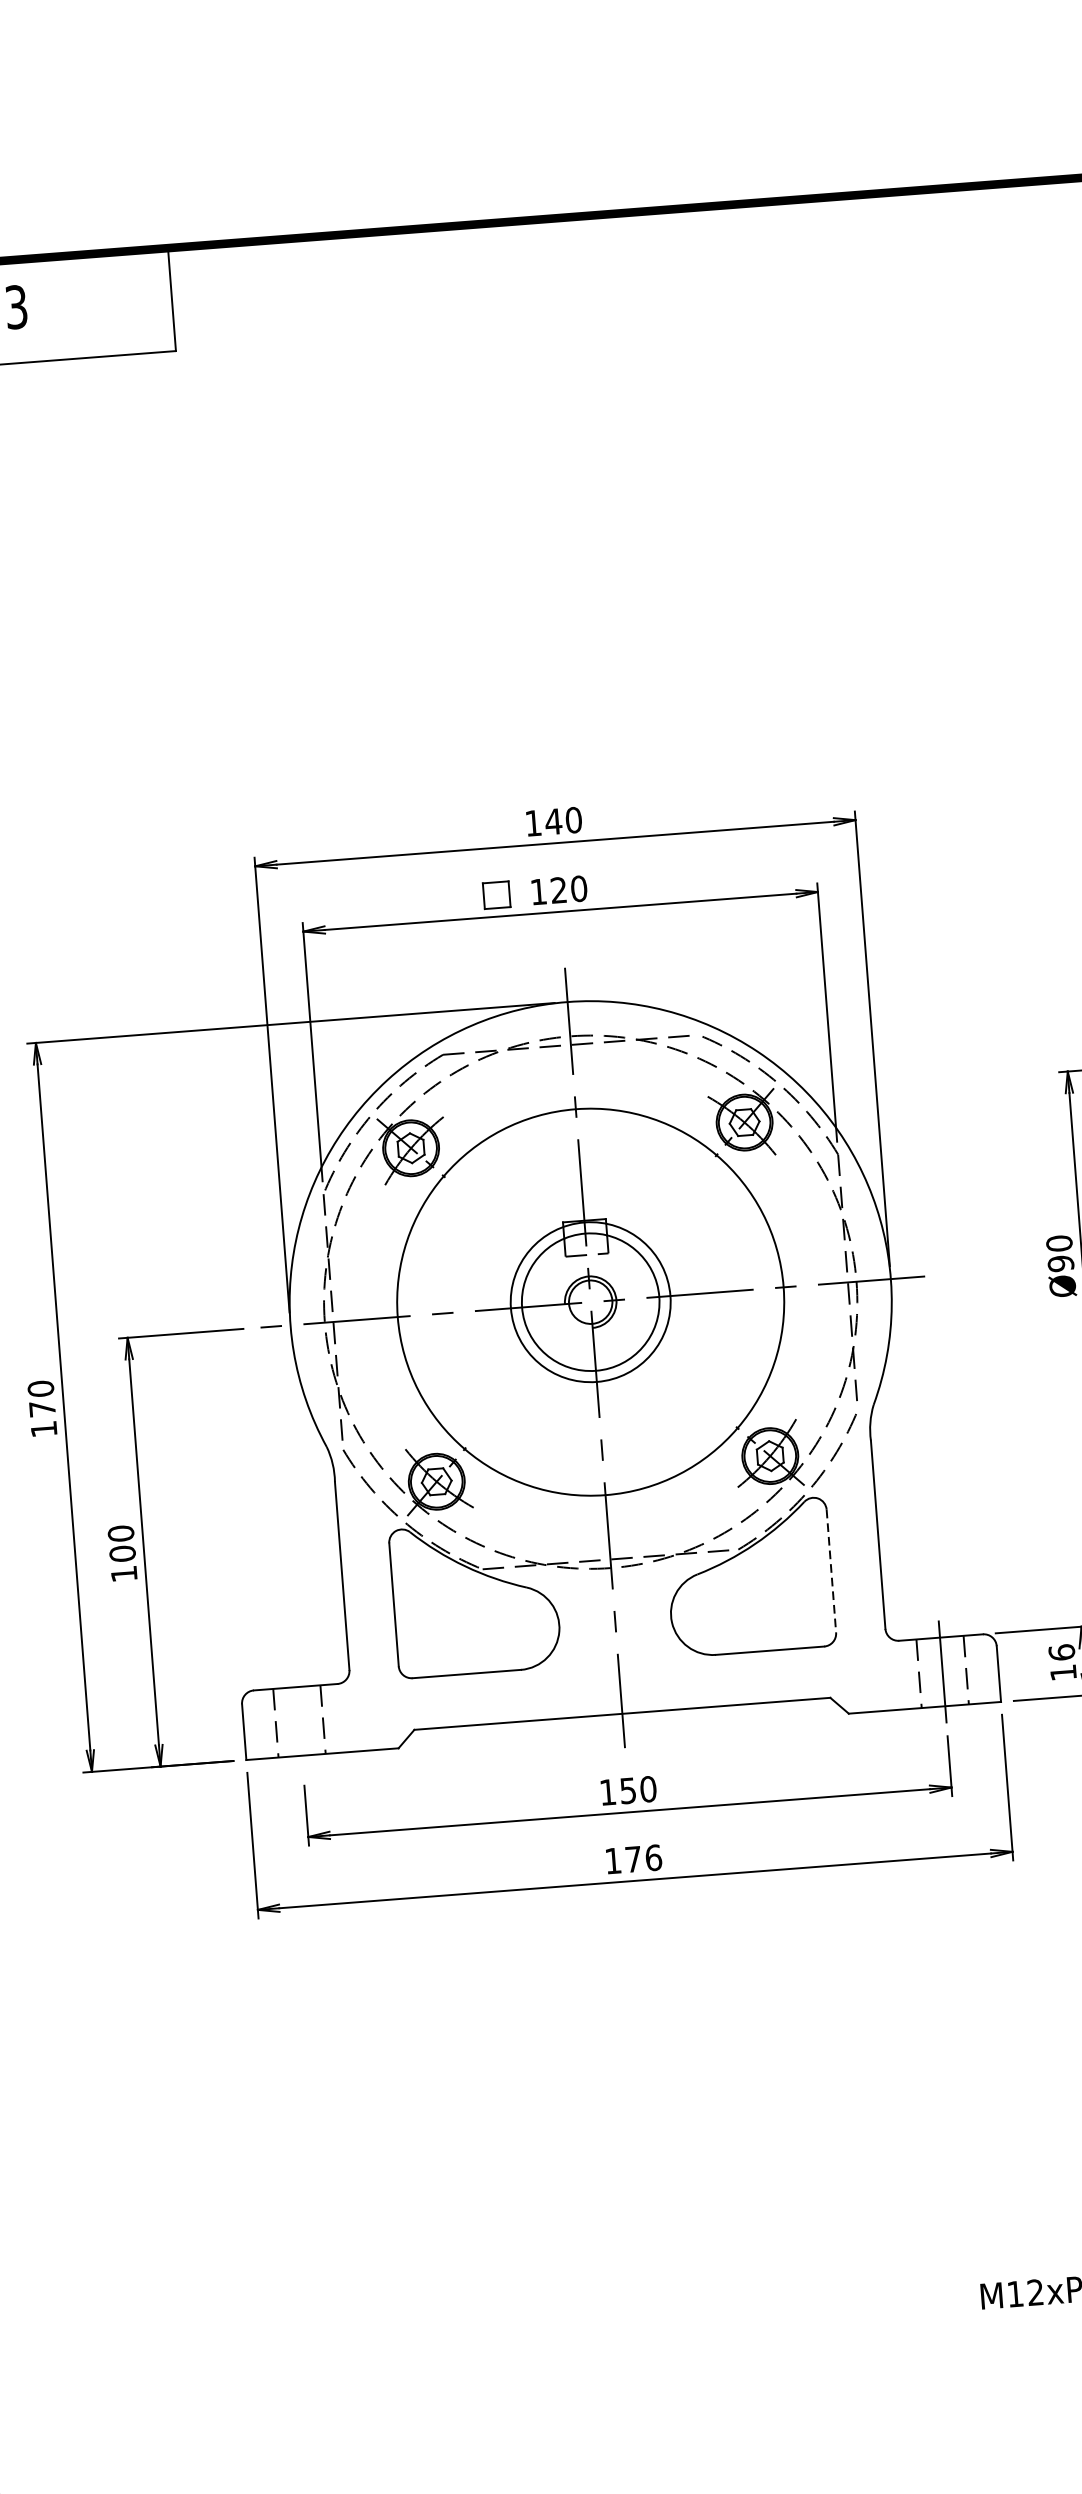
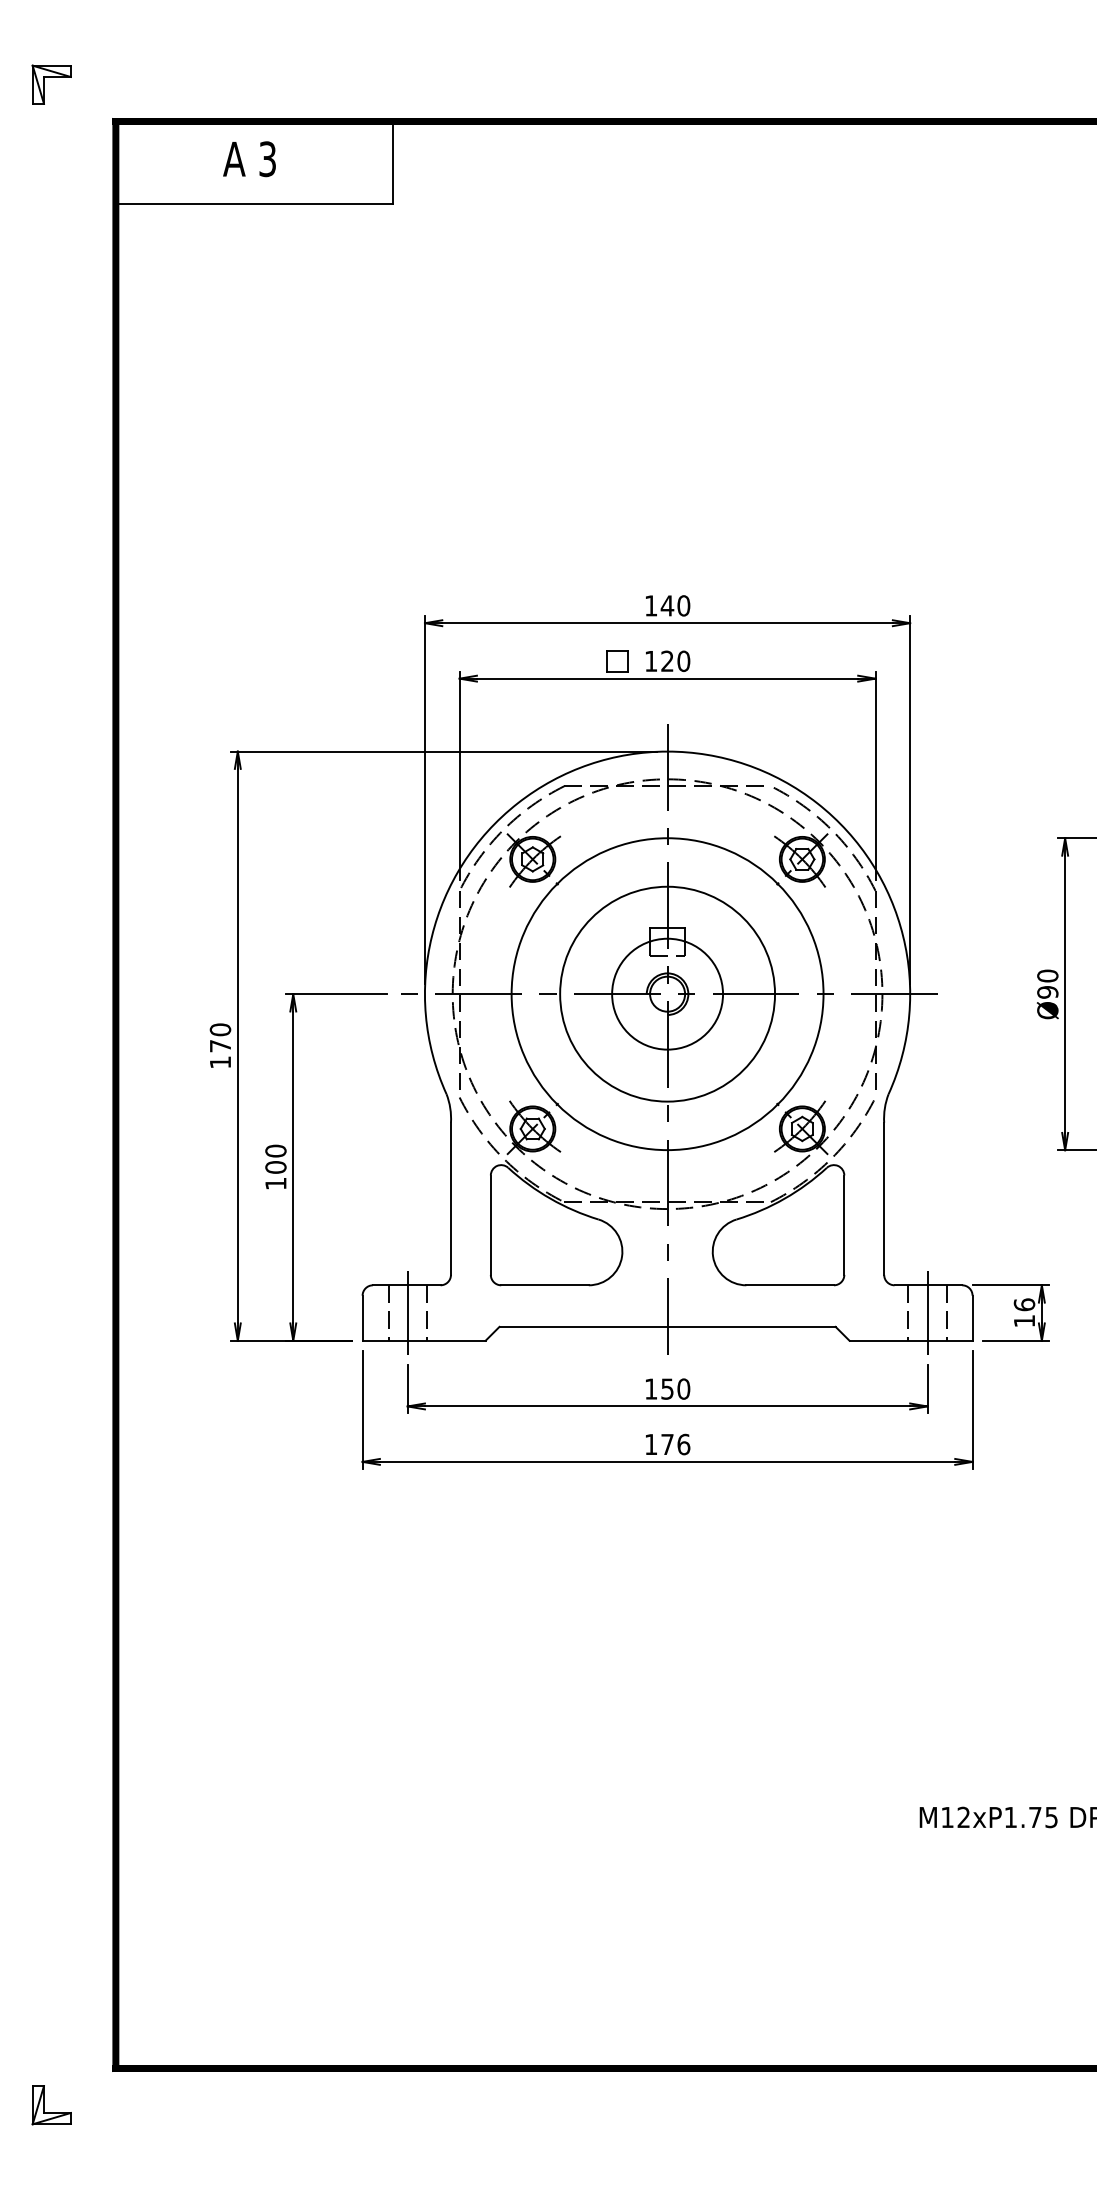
circle: (590, 1301) -> (667, 993), size x1.67
line: (831, 1571) -> (844, 1225), dashed -> solid
line: (299, 1720) -> (407, 1312), added

